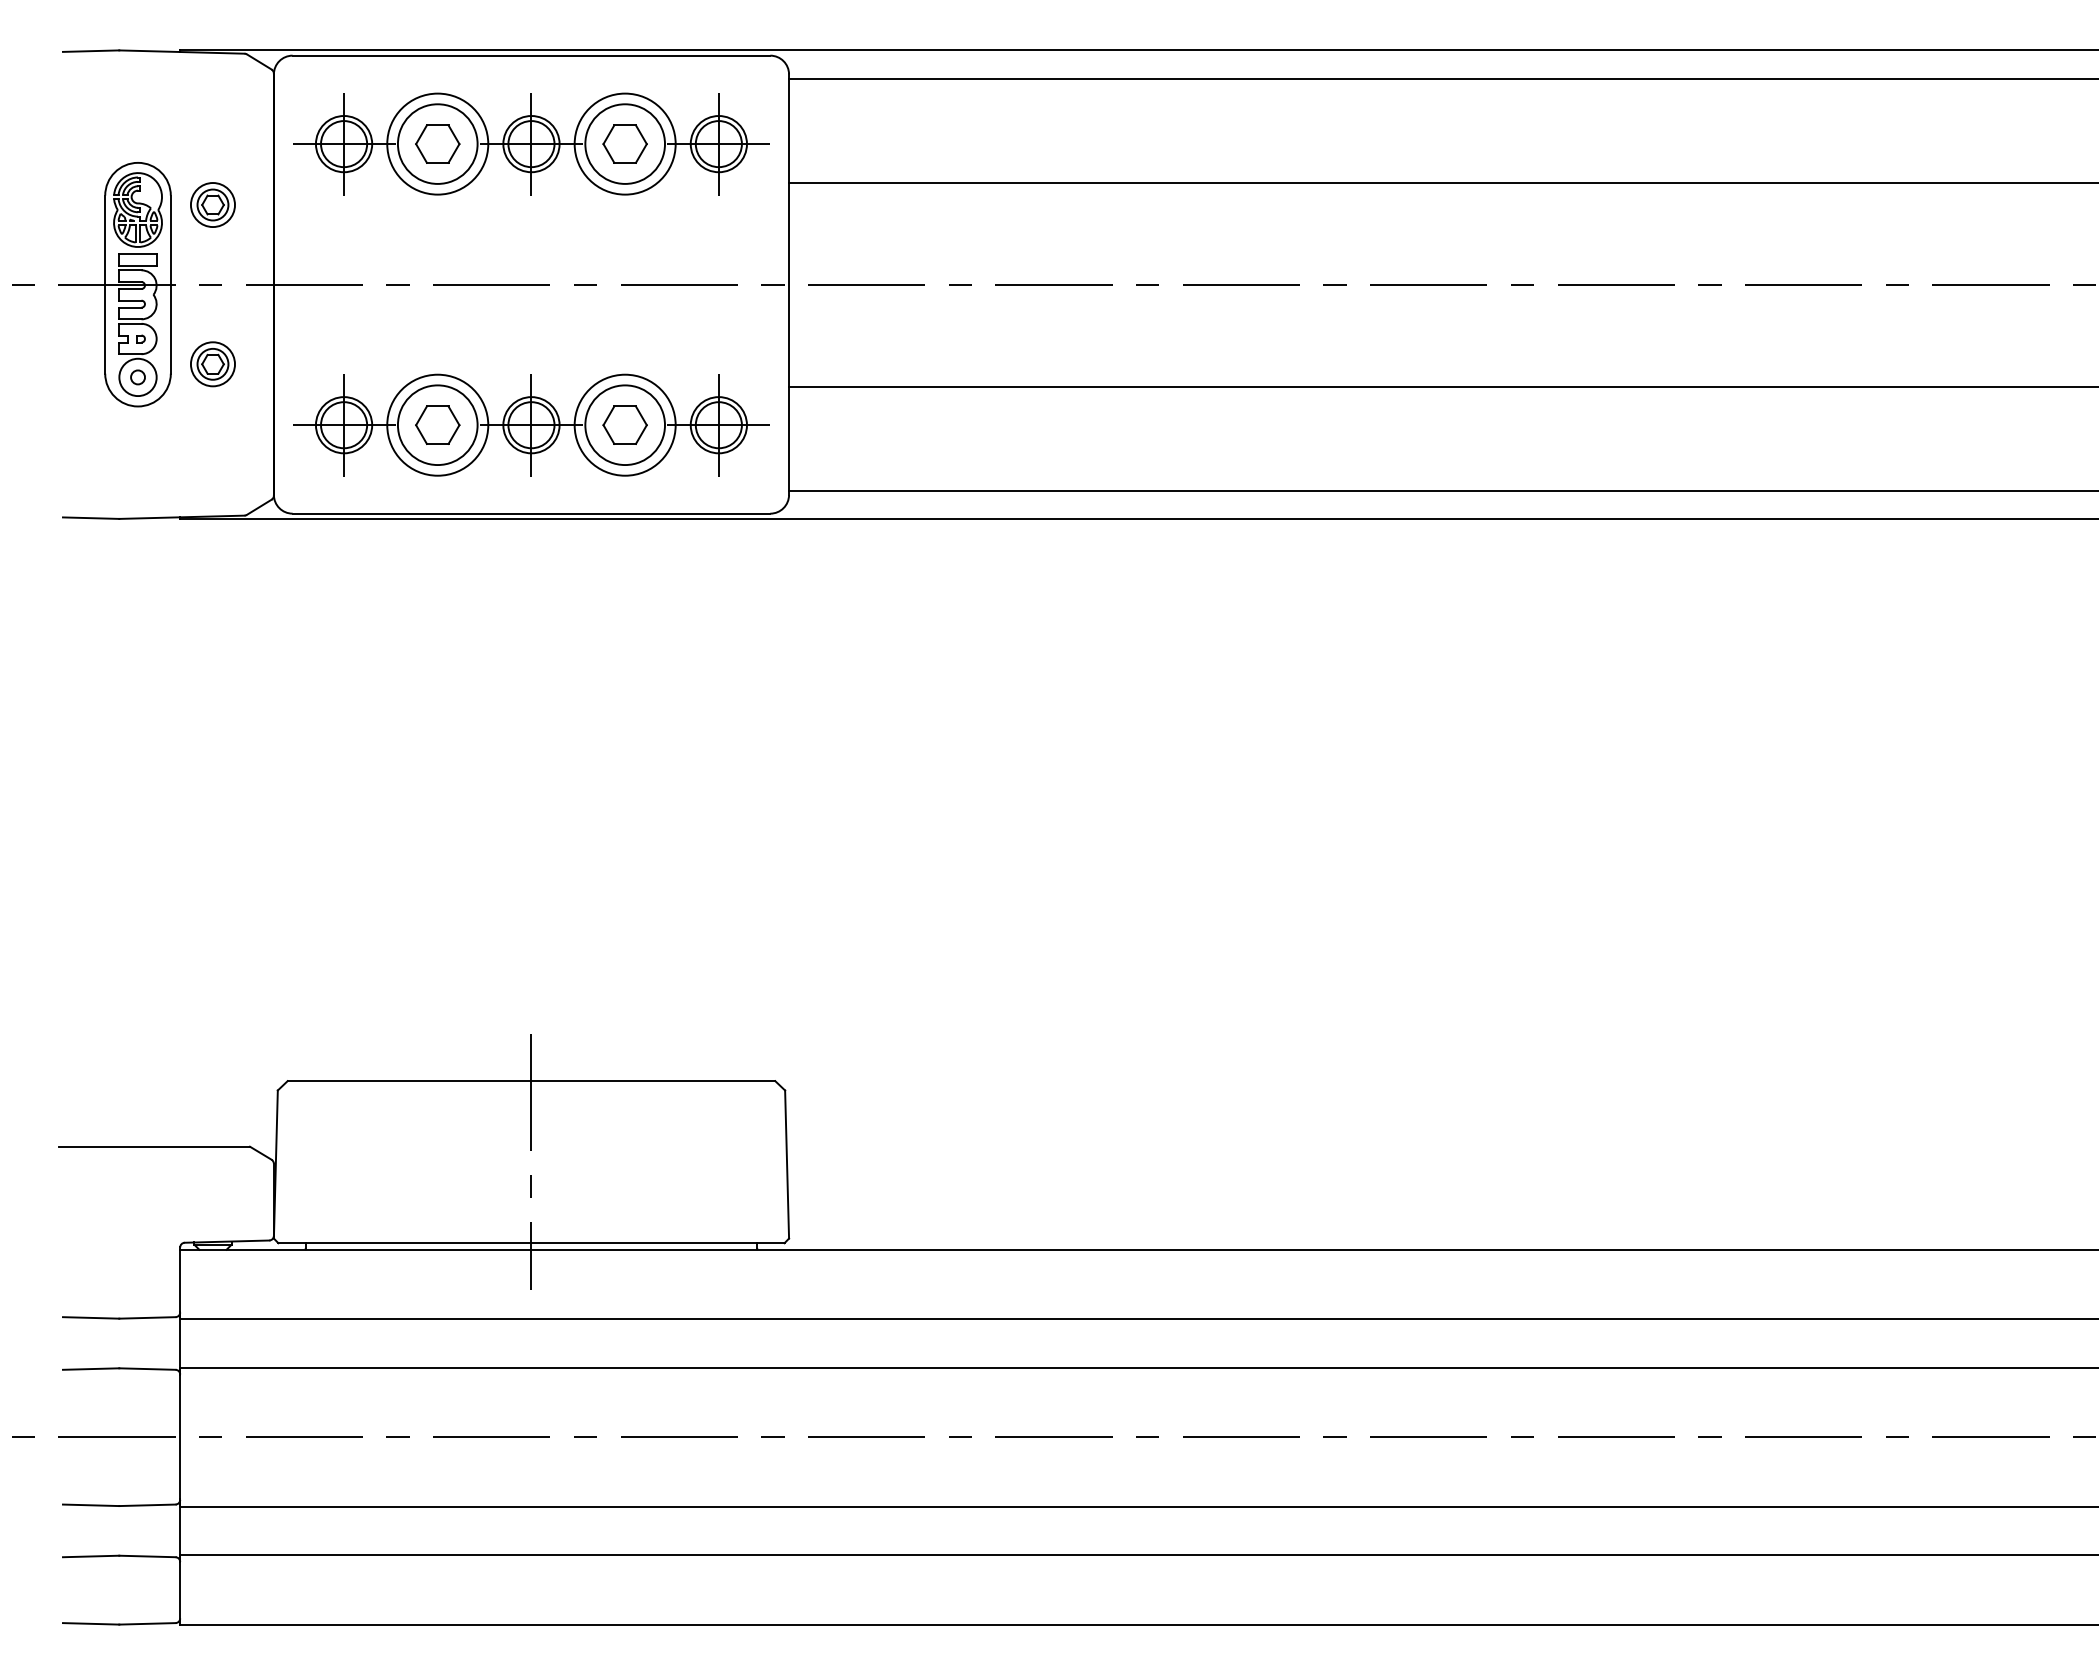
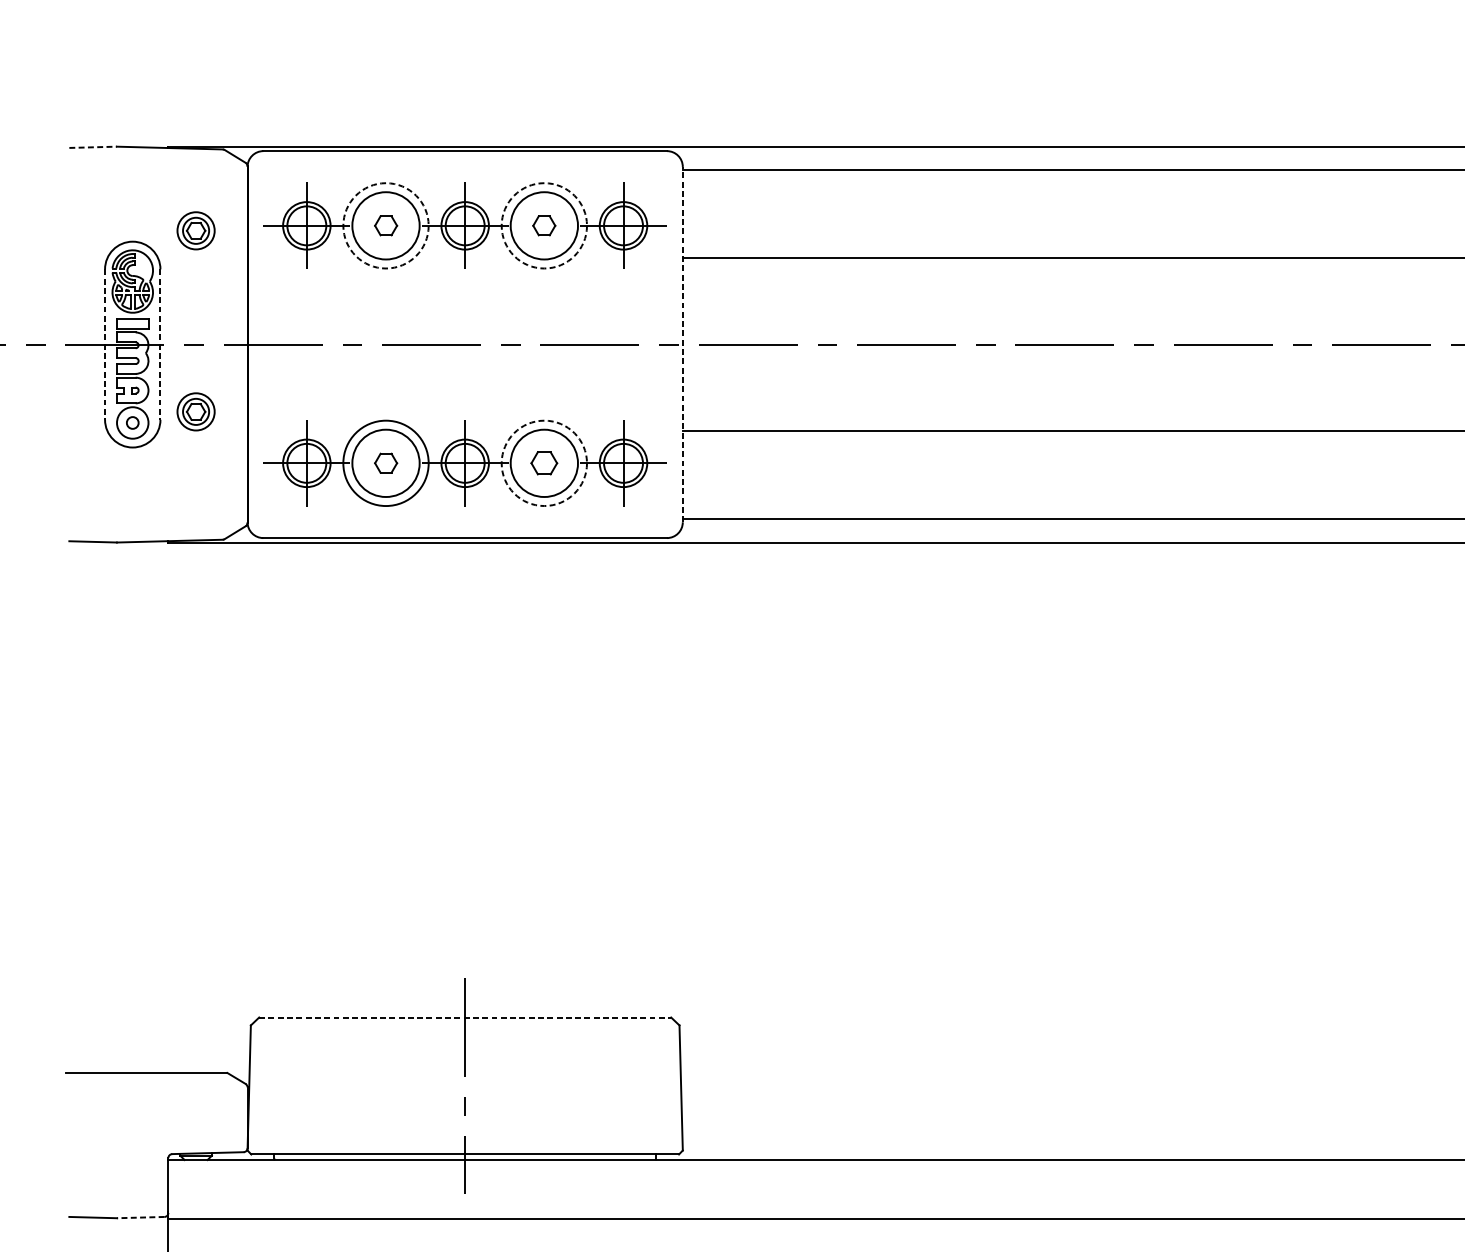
line: (91, 51) -> (93, 147), solid -> dashed
circle: (437, 143) -> (385, 225), solid -> dashed
part: (437, 143) -> (385, 225), size x0.6
circle: (624, 143) -> (543, 225), solid -> dashed
part: (624, 143) -> (543, 225), size x0.6
part: (212, 204) -> (195, 230), moved
line: (789, 284) -> (683, 344), solid -> dashed
line: (105, 285) -> (105, 345), solid -> dashed
line: (170, 285) -> (160, 345), solid -> dashed
part: (437, 424) -> (385, 462), size x0.6
circle: (624, 424) -> (543, 462), solid -> dashed
part: (624, 424) -> (543, 462), size x0.7
line: (531, 1081) -> (465, 1017), solid -> dashed
line: (147, 1317) -> (140, 1217), solid -> dashed

